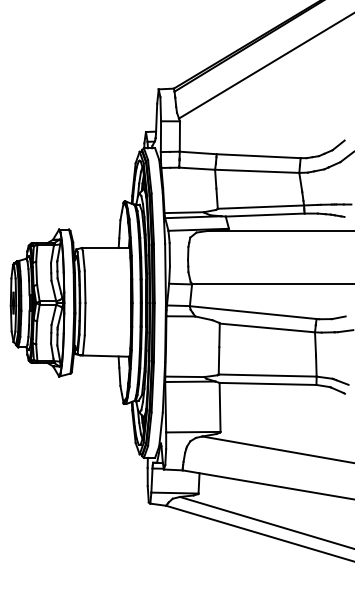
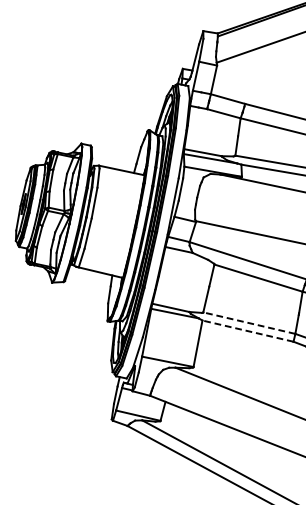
line: (267, 375) -> (249, 323), solid -> dashed
line: (267, 383) -> (247, 330), solid -> dashed

